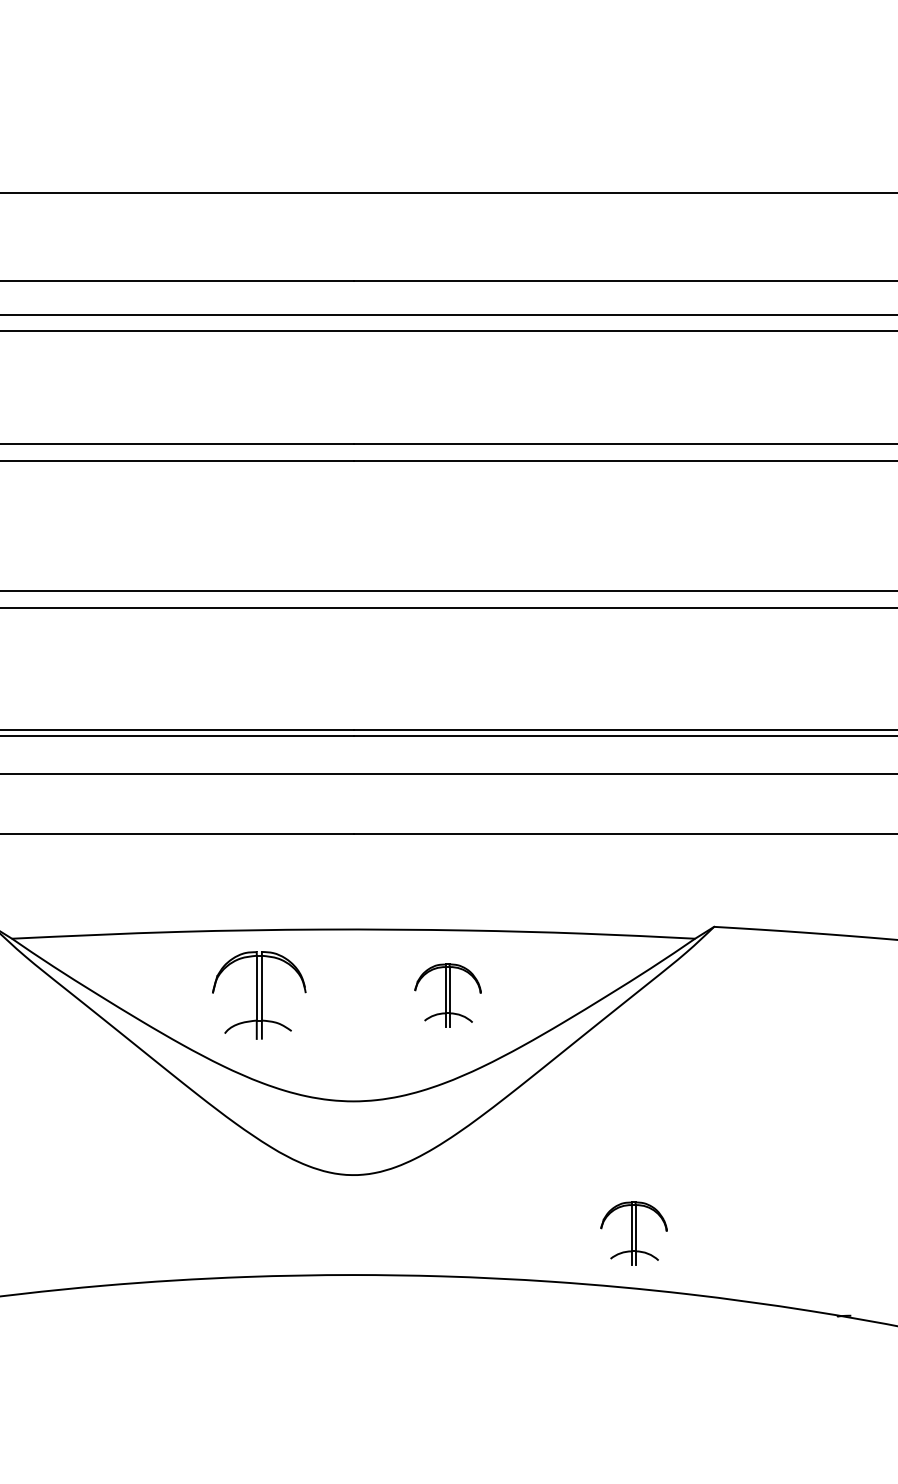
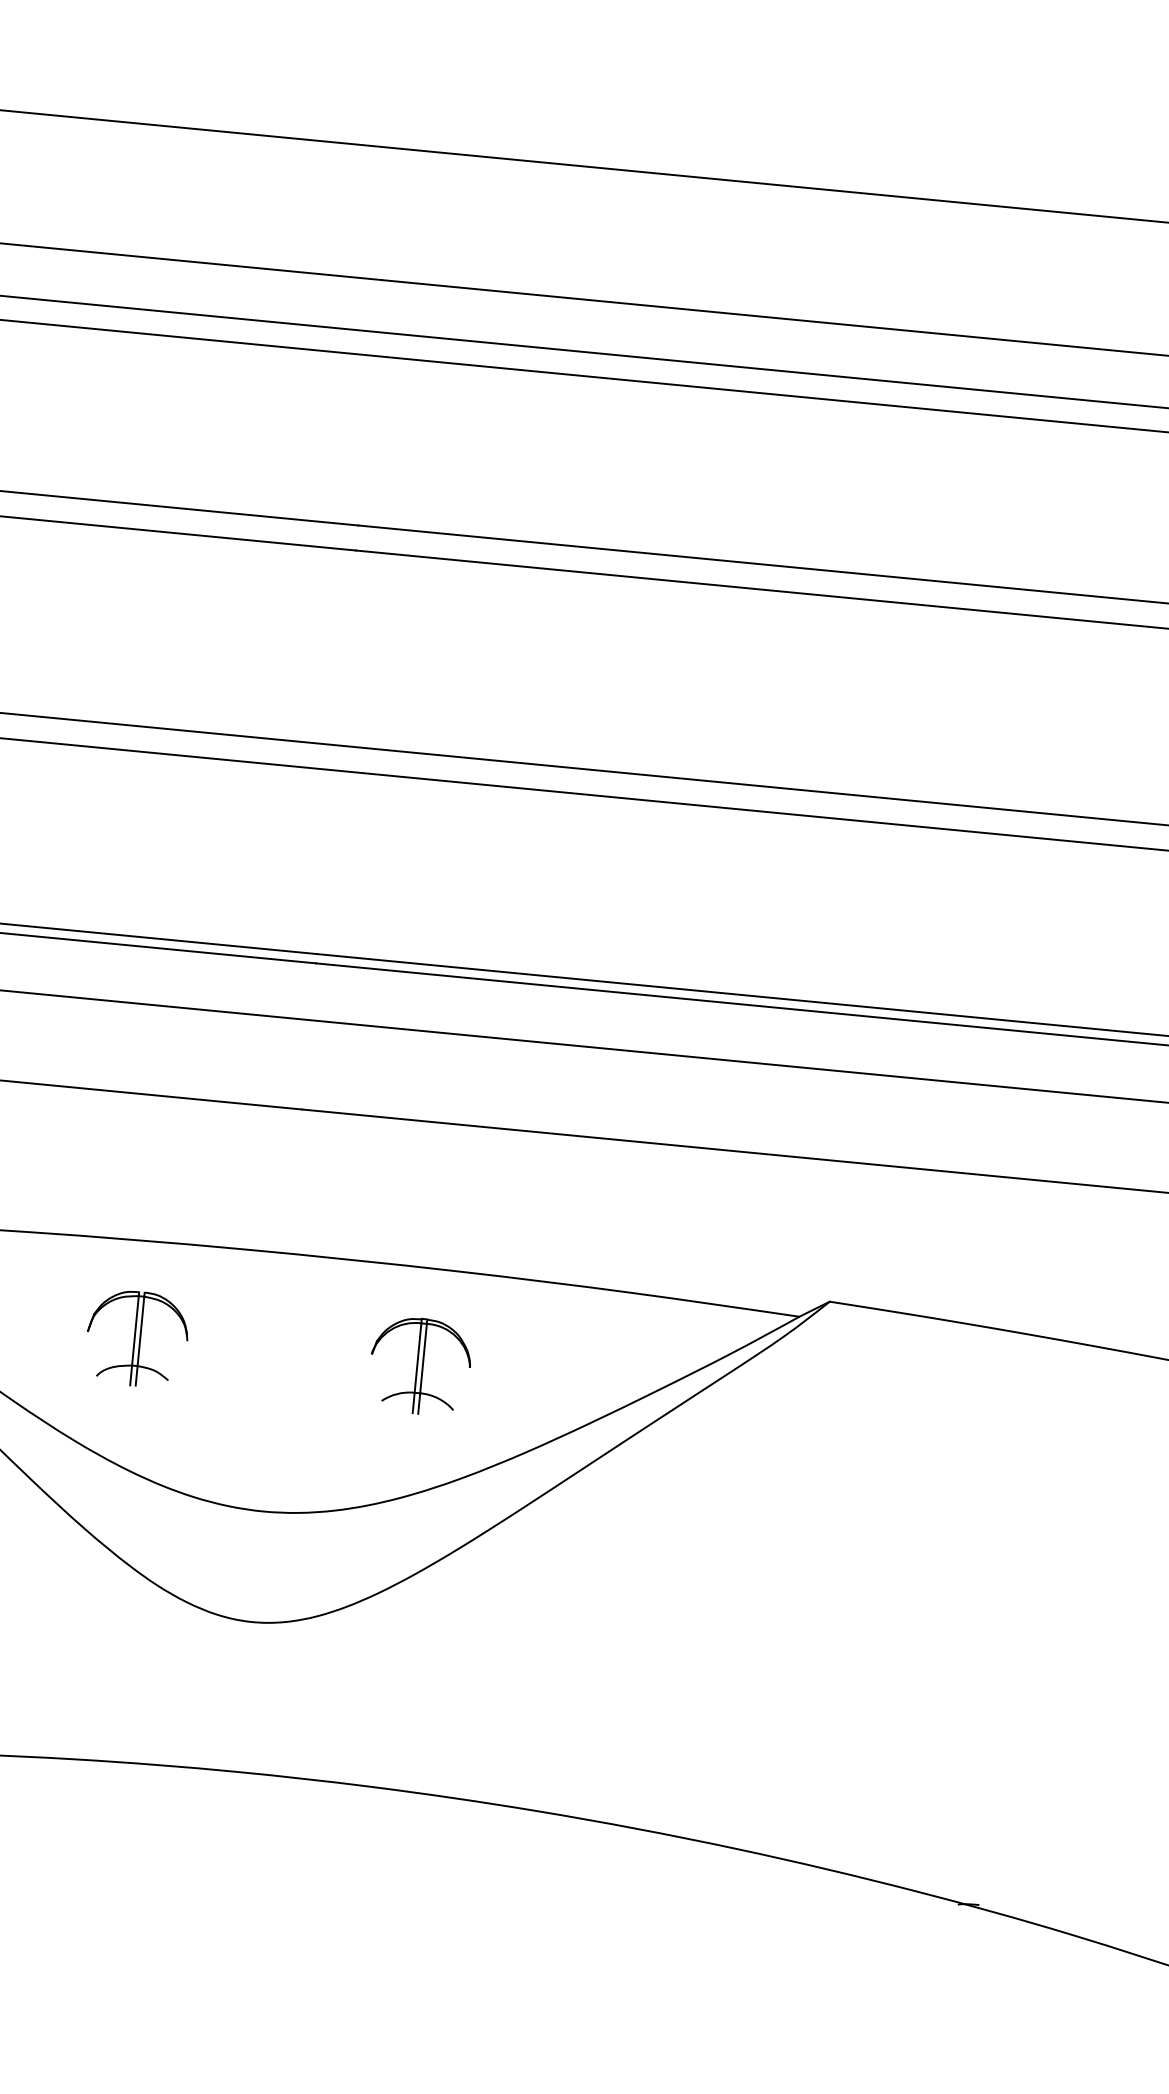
part: (259, 995) -> (137, 1338), size x0.71
part: (633, 1233) -> (664, 1750), removed

